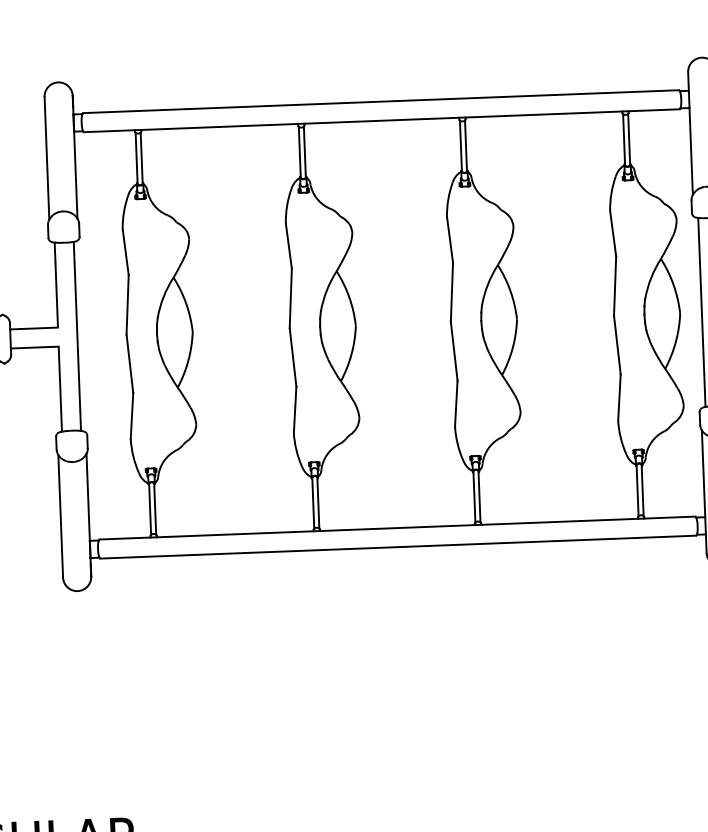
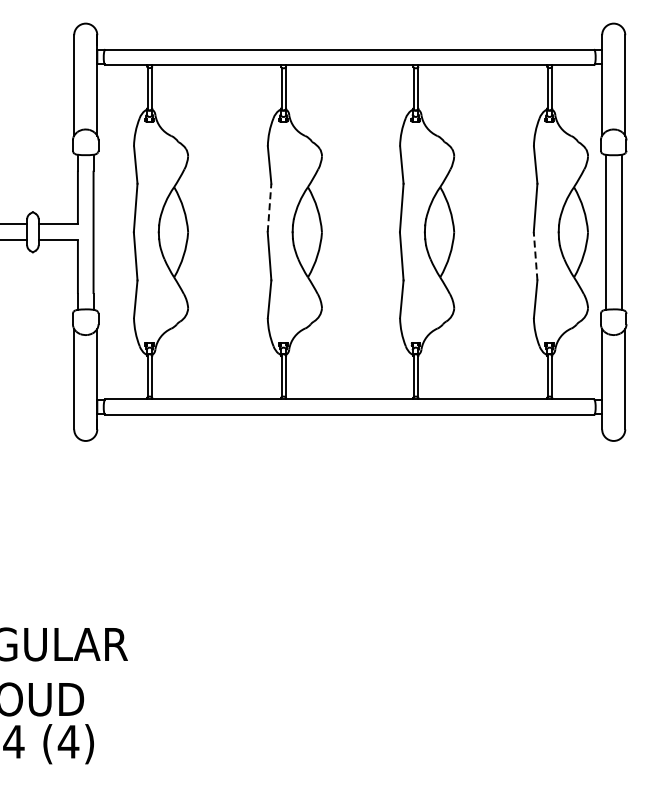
line: (290, 297) -> (269, 207), solid -> dashed
line: (617, 343) -> (535, 255), solid -> dashed

